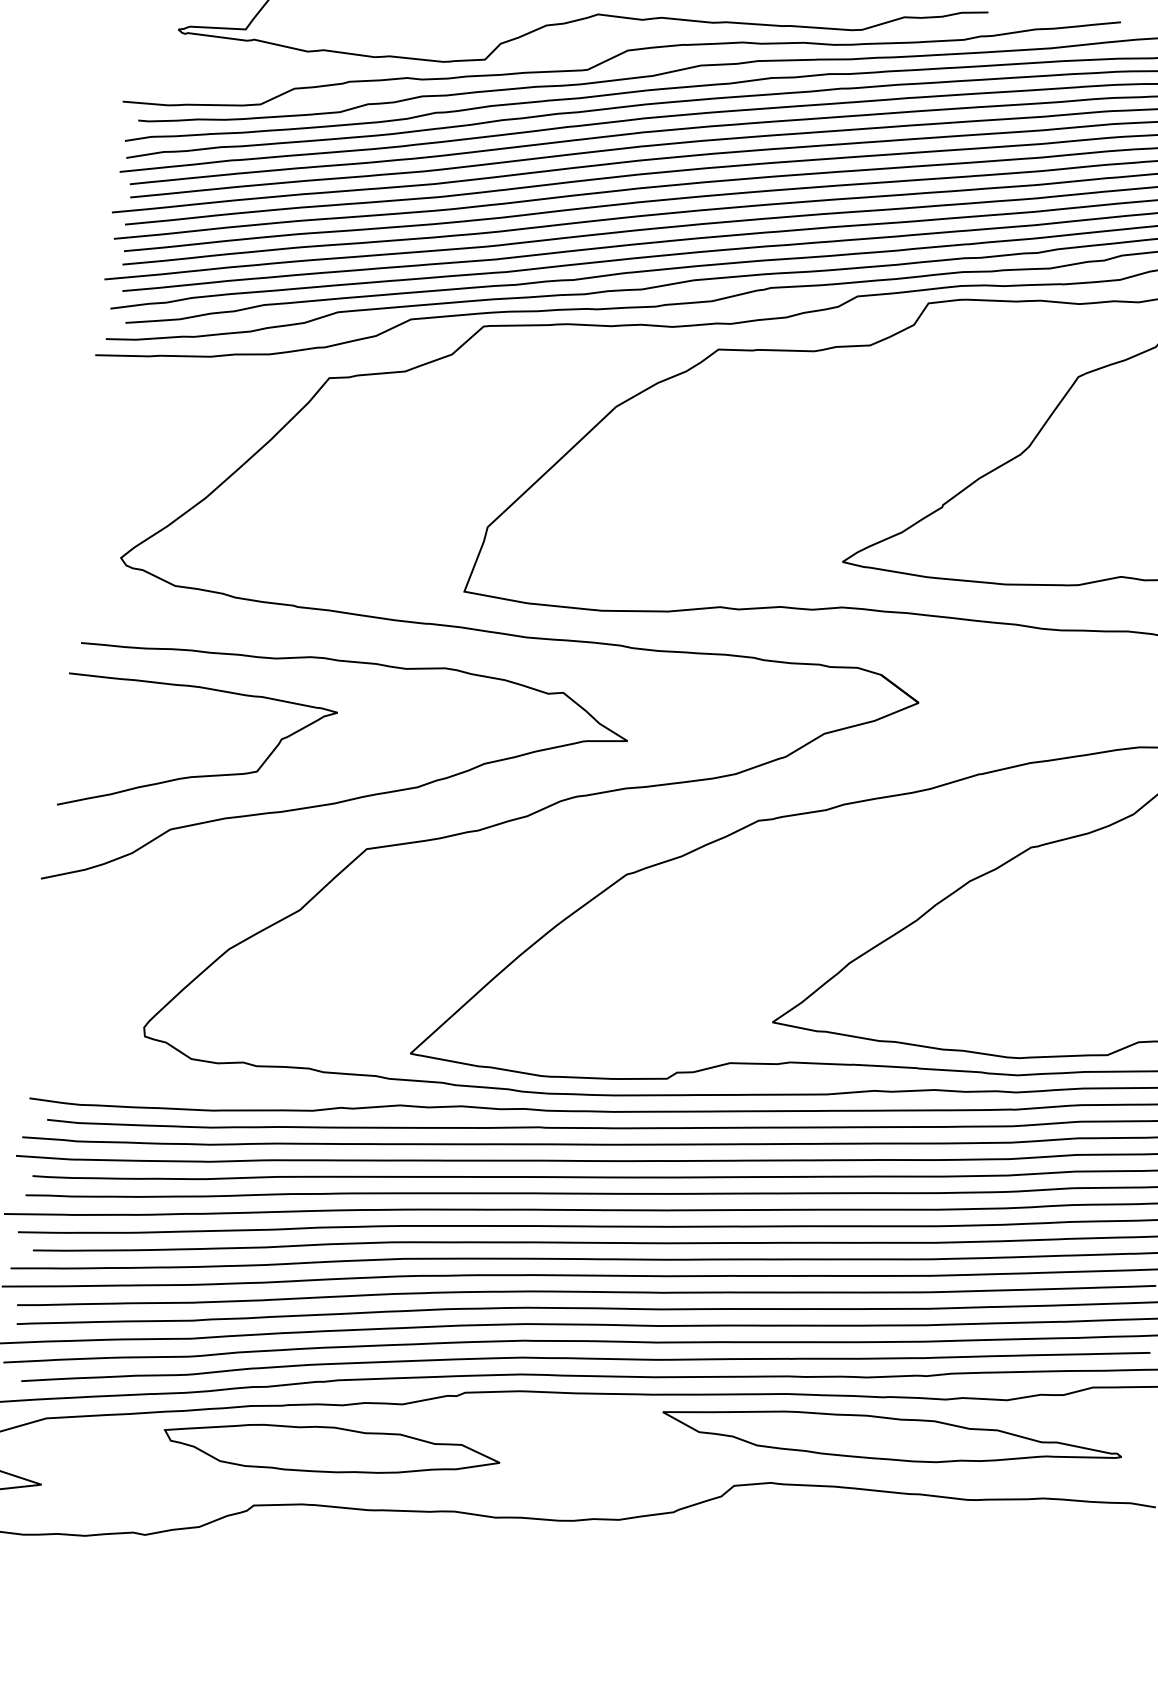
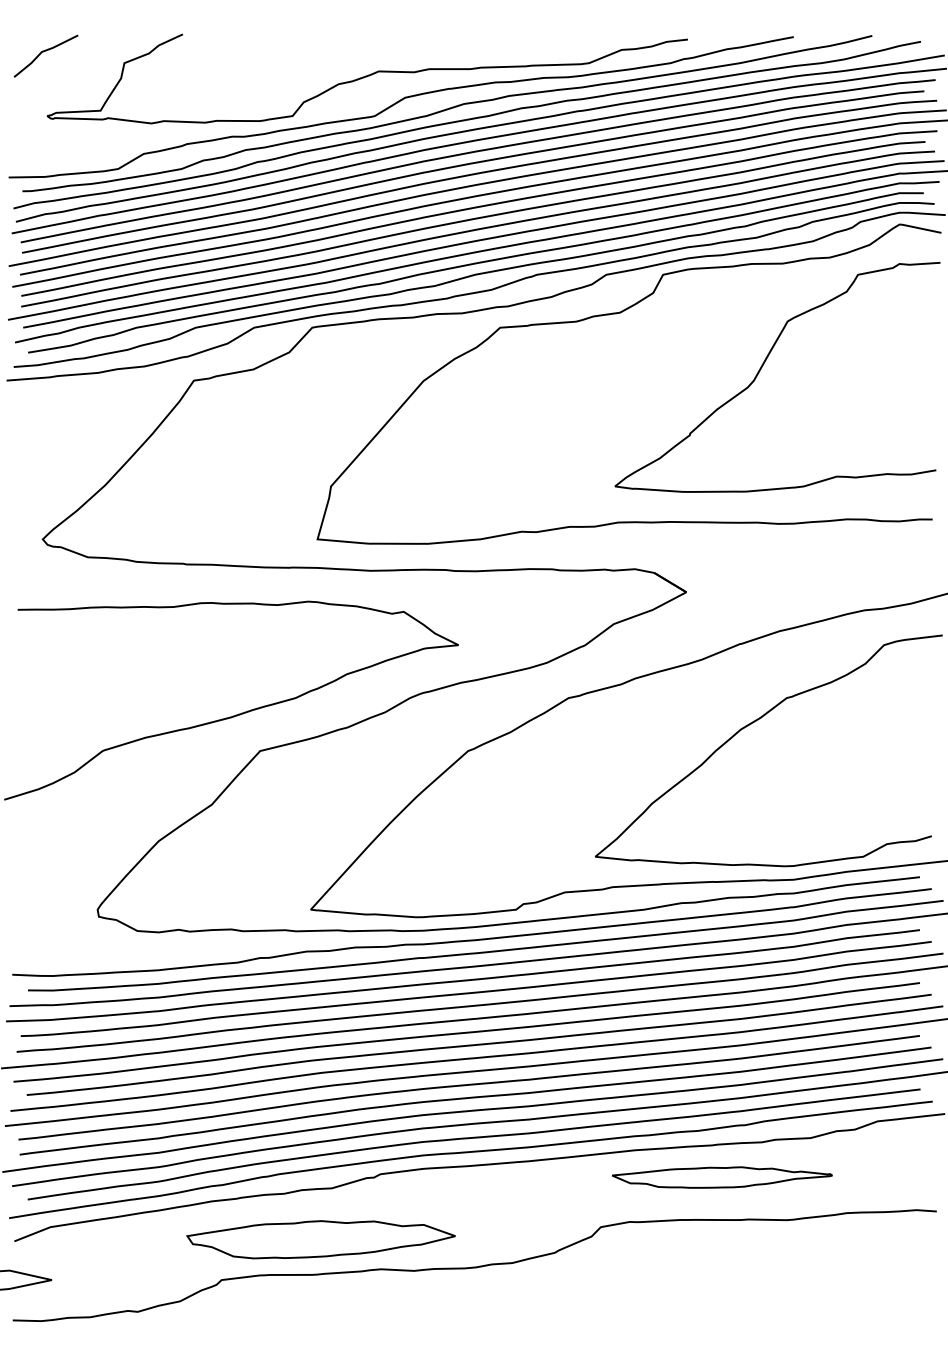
curve: (197, 775) -> (120, 705), removed
part: (892, 1438) -> (722, 1177), size x0.6
part: (330, 1450) -> (320, 1239), moved

